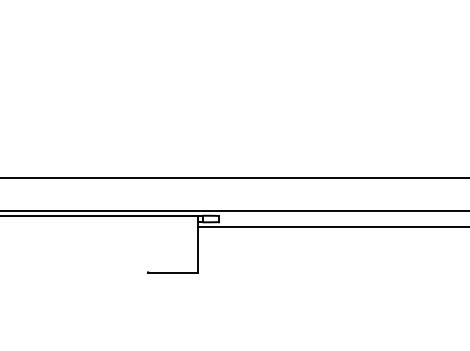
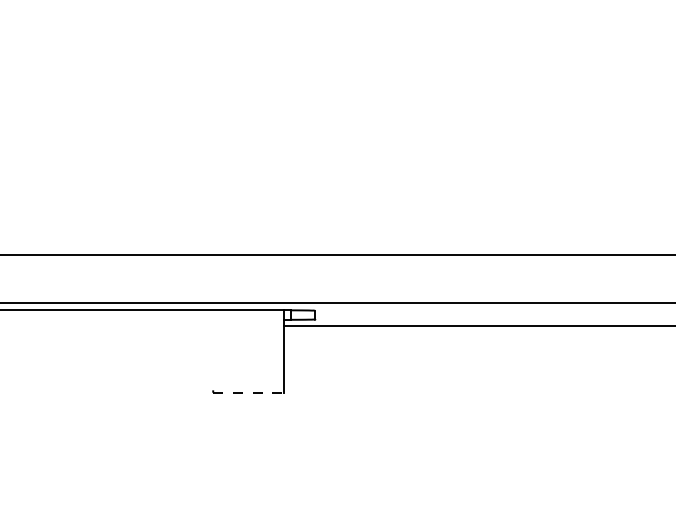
line: (172, 273) -> (248, 393), solid -> dashed

